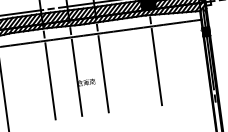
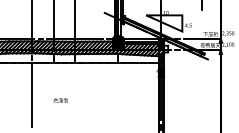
line: (156, 66) -> (118, 95), removed
line: (103, 73) -> (75, 95), removed
line: (76, 77) -> (53, 95), removed

